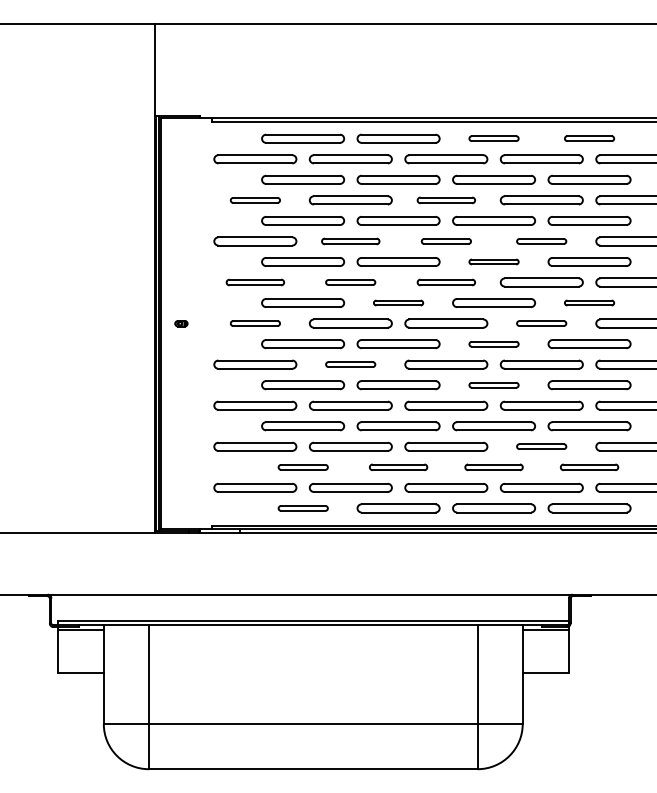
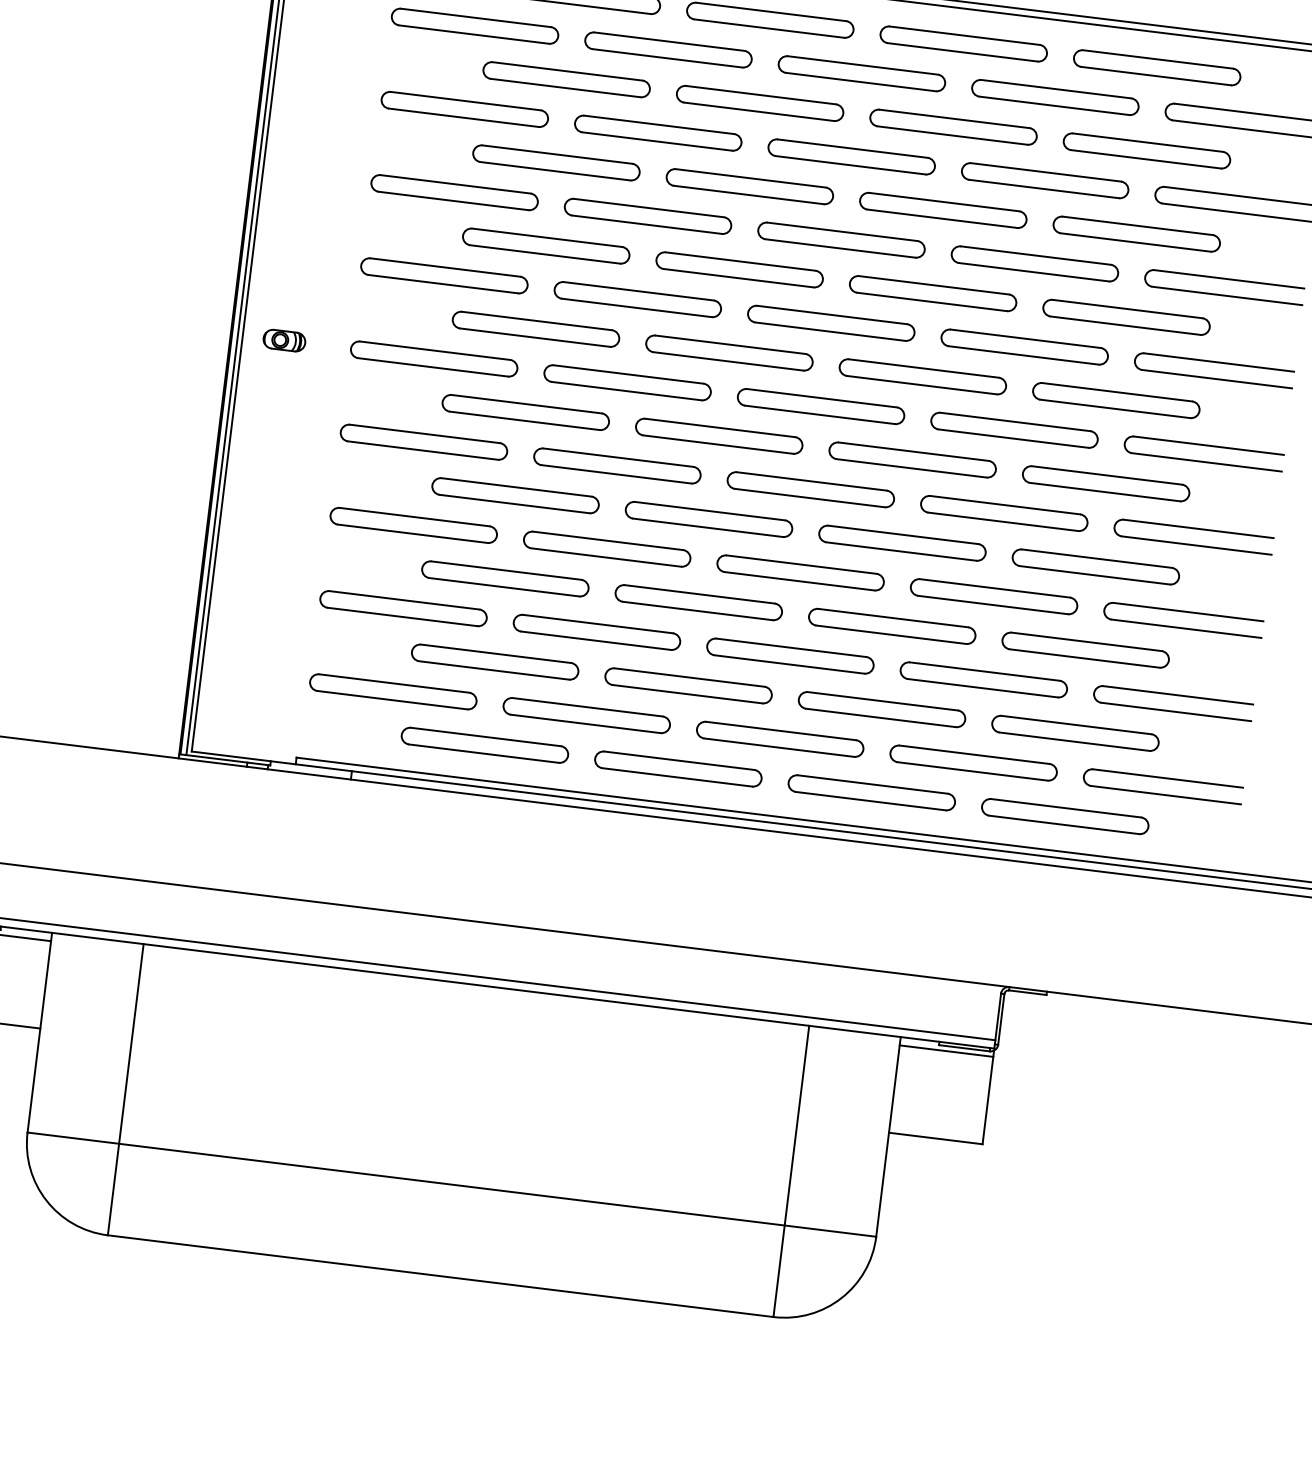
part: (493, 138) -> (962, 43), size x1.67
part: (589, 138) -> (1157, 67), size x1.67
part: (255, 200) -> (465, 109), size x1.67
part: (446, 200) -> (852, 157), size x1.43
part: (350, 241) -> (647, 216), size x1.43
part: (446, 241) -> (841, 240), size x1.67
part: (541, 241) -> (1034, 263), size x1.67
part: (493, 261) -> (932, 292), size x1.67
part: (255, 282) -> (444, 275), size x1.43
part: (350, 282) -> (637, 299), size x1.67
part: (446, 282) -> (831, 323), size x1.43
part: (398, 302) -> (729, 351), size x1.67
part: (589, 302) -> (1116, 399), size x1.67
part: (181, 323) -> (284, 340), size x1.67
part: (255, 323) -> (434, 358), size x1.67
part: (541, 323) -> (1013, 430), size x1.67
part: (493, 344) -> (911, 460), size x1.67
part: (350, 364) -> (616, 465), size x1.67
part: (493, 385) -> (901, 543), size x1.67
part: (541, 446) -> (983, 679), size x1.67
part: (303, 467) -> (495, 662), size x1.67
part: (398, 467) -> (688, 686), size x1.43
part: (493, 467) -> (880, 709), size x1.43
part: (589, 467) -> (1075, 733), size x1.43
part: (303, 508) -> (485, 745), size x1.67

